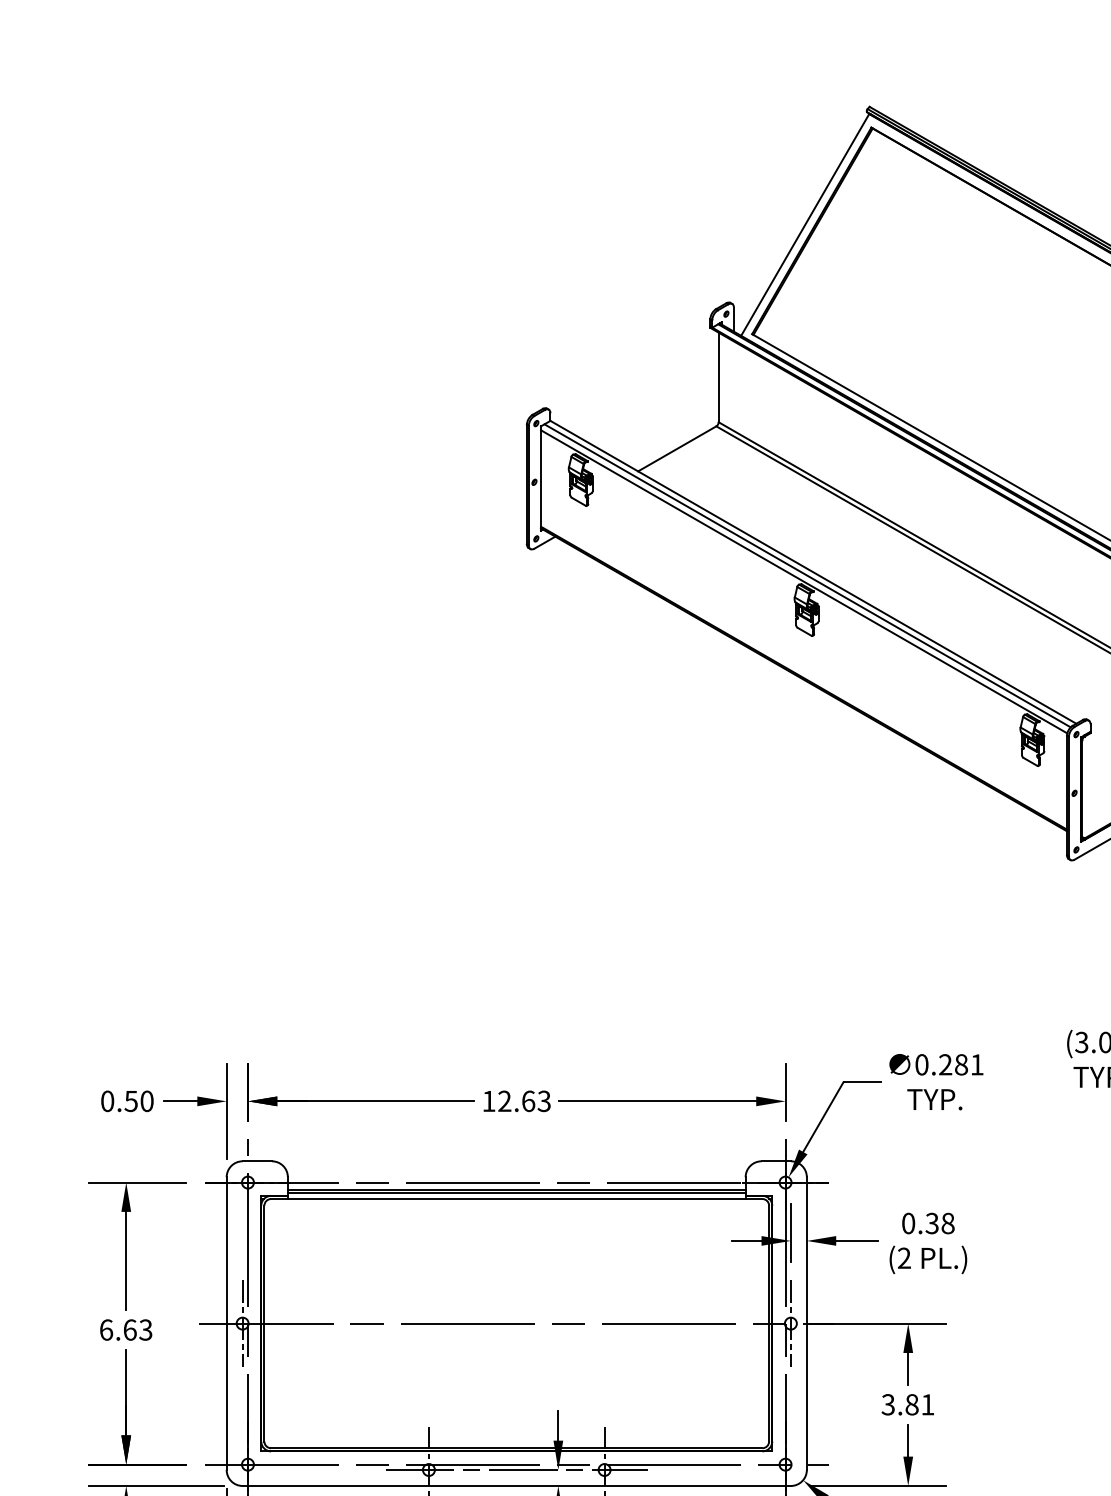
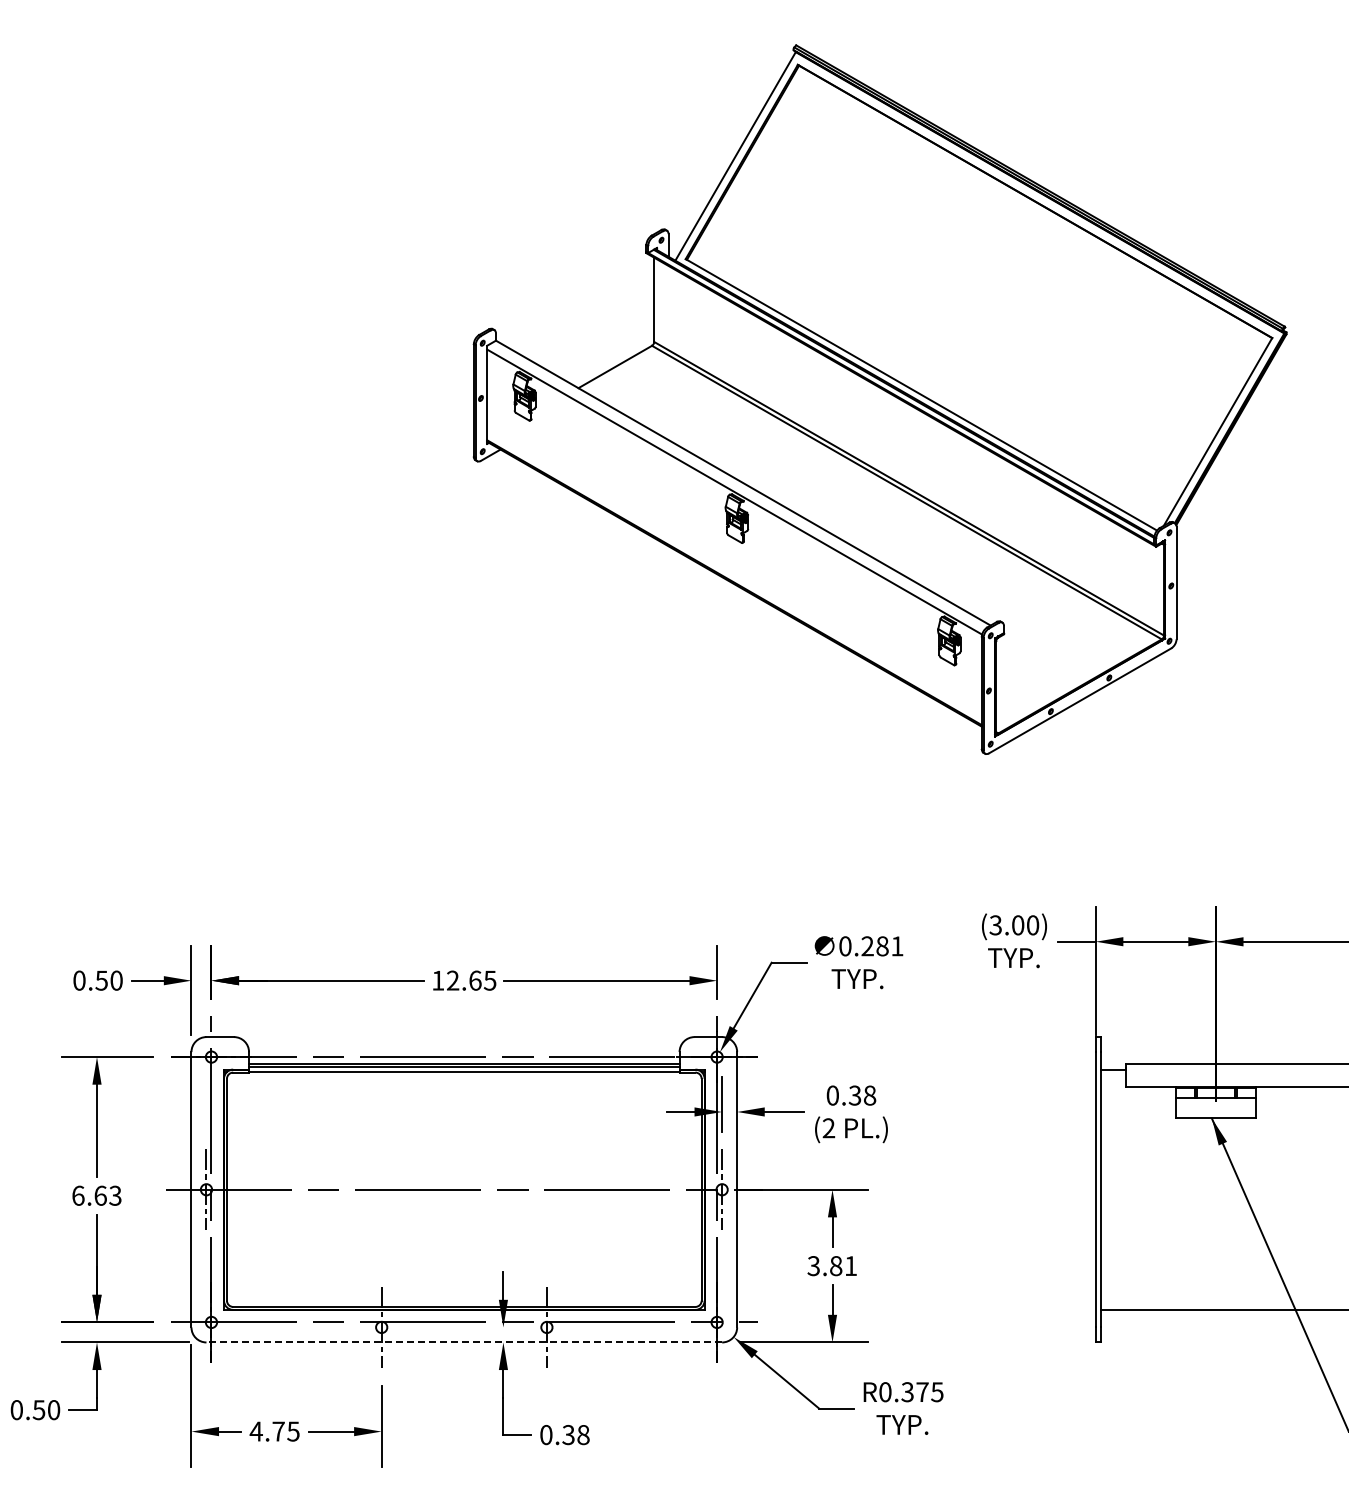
line: (807, 574) -> (737, 485), removed
text: (544, 1101) -> (490, 980), 12.63 -> 12.65
line: (516, 1470) -> (464, 1327), removed
line: (516, 1486) -> (464, 1342), solid -> dashed

